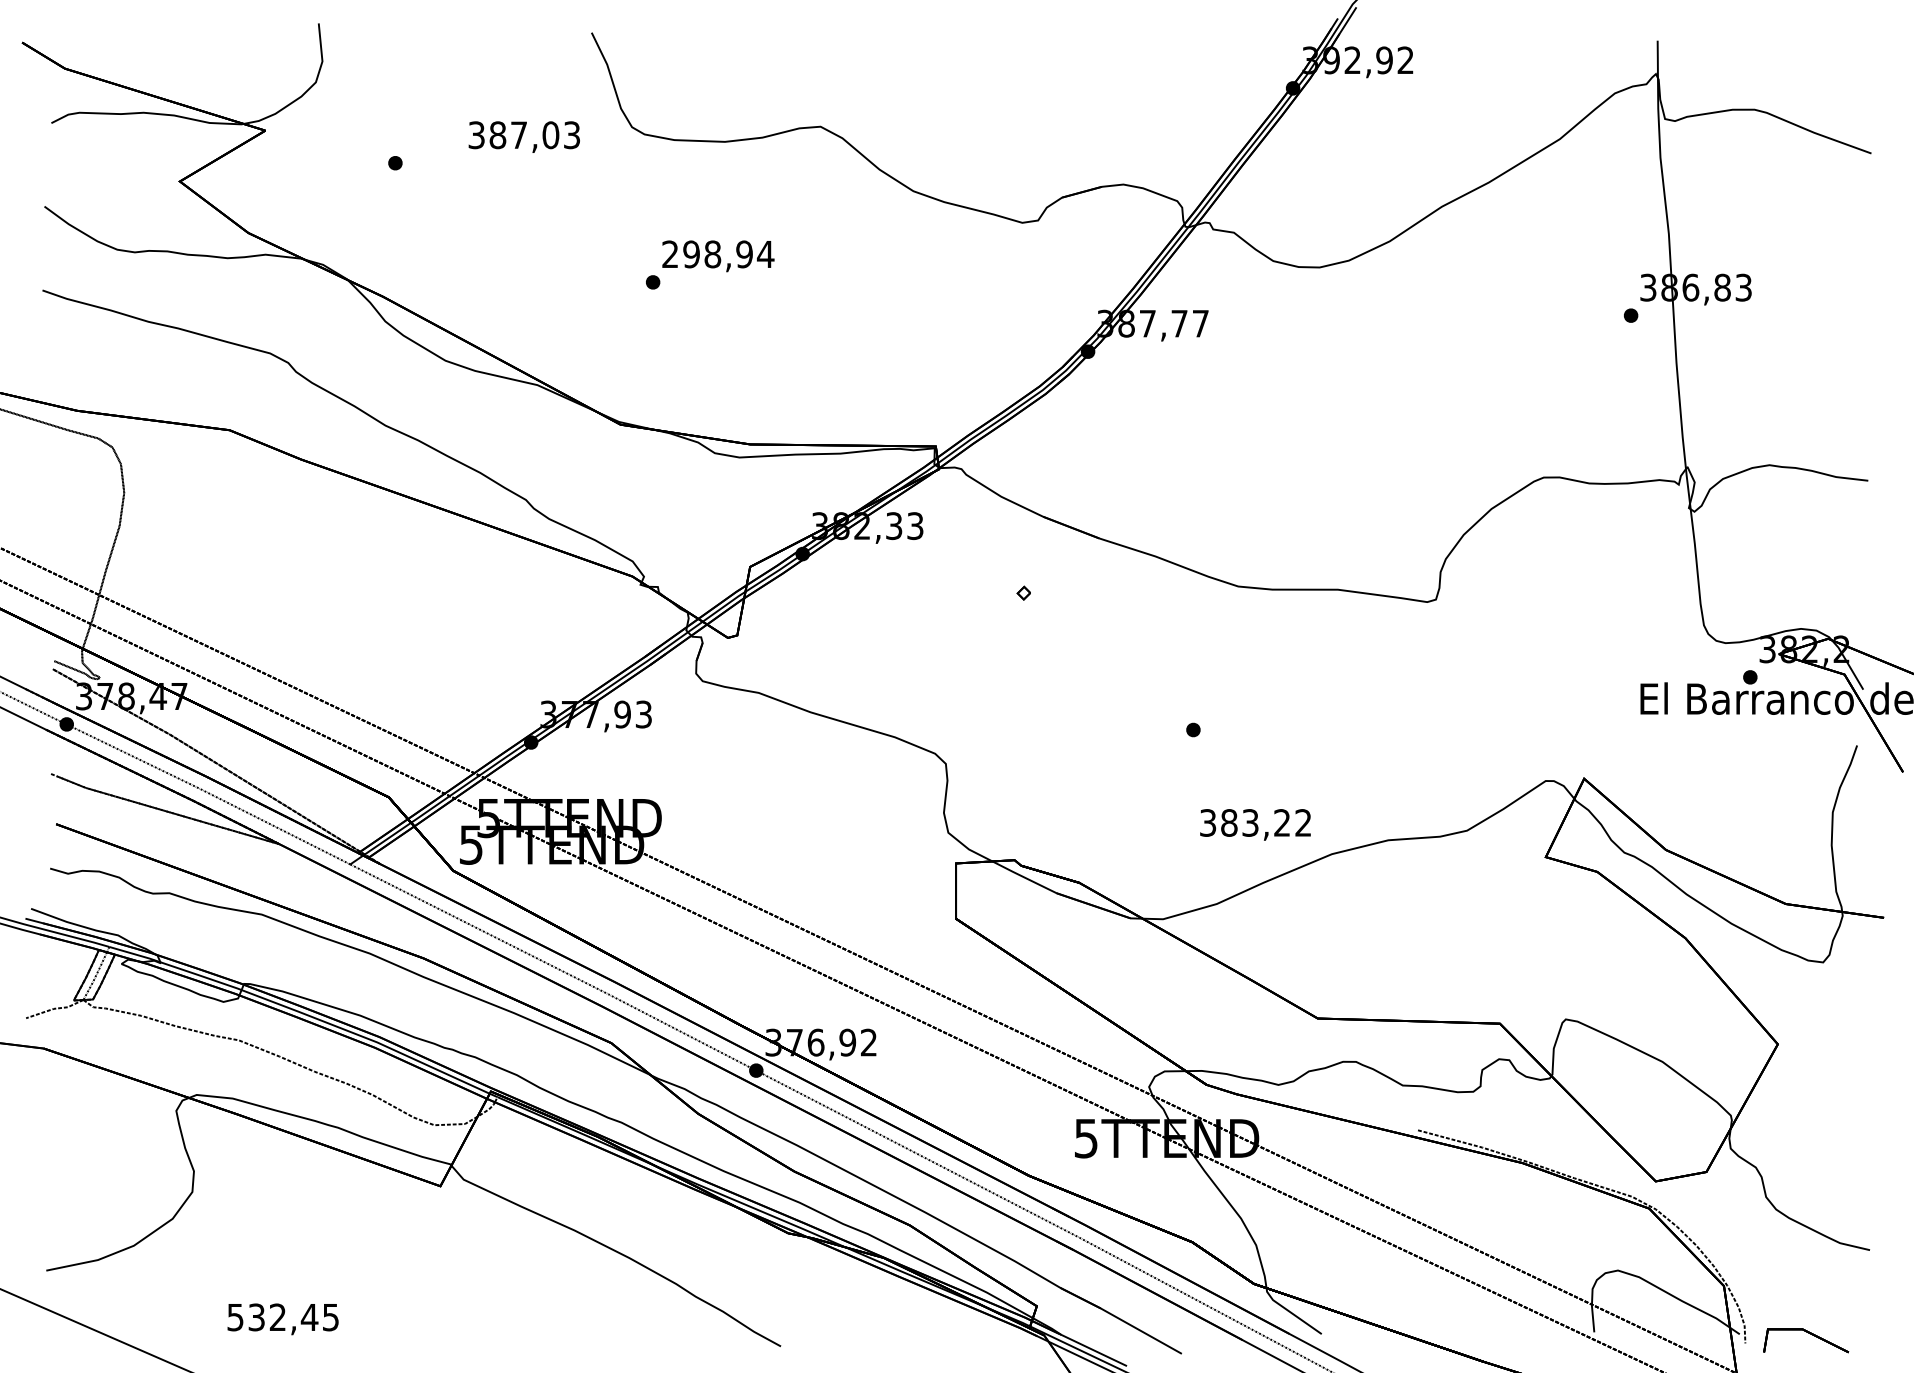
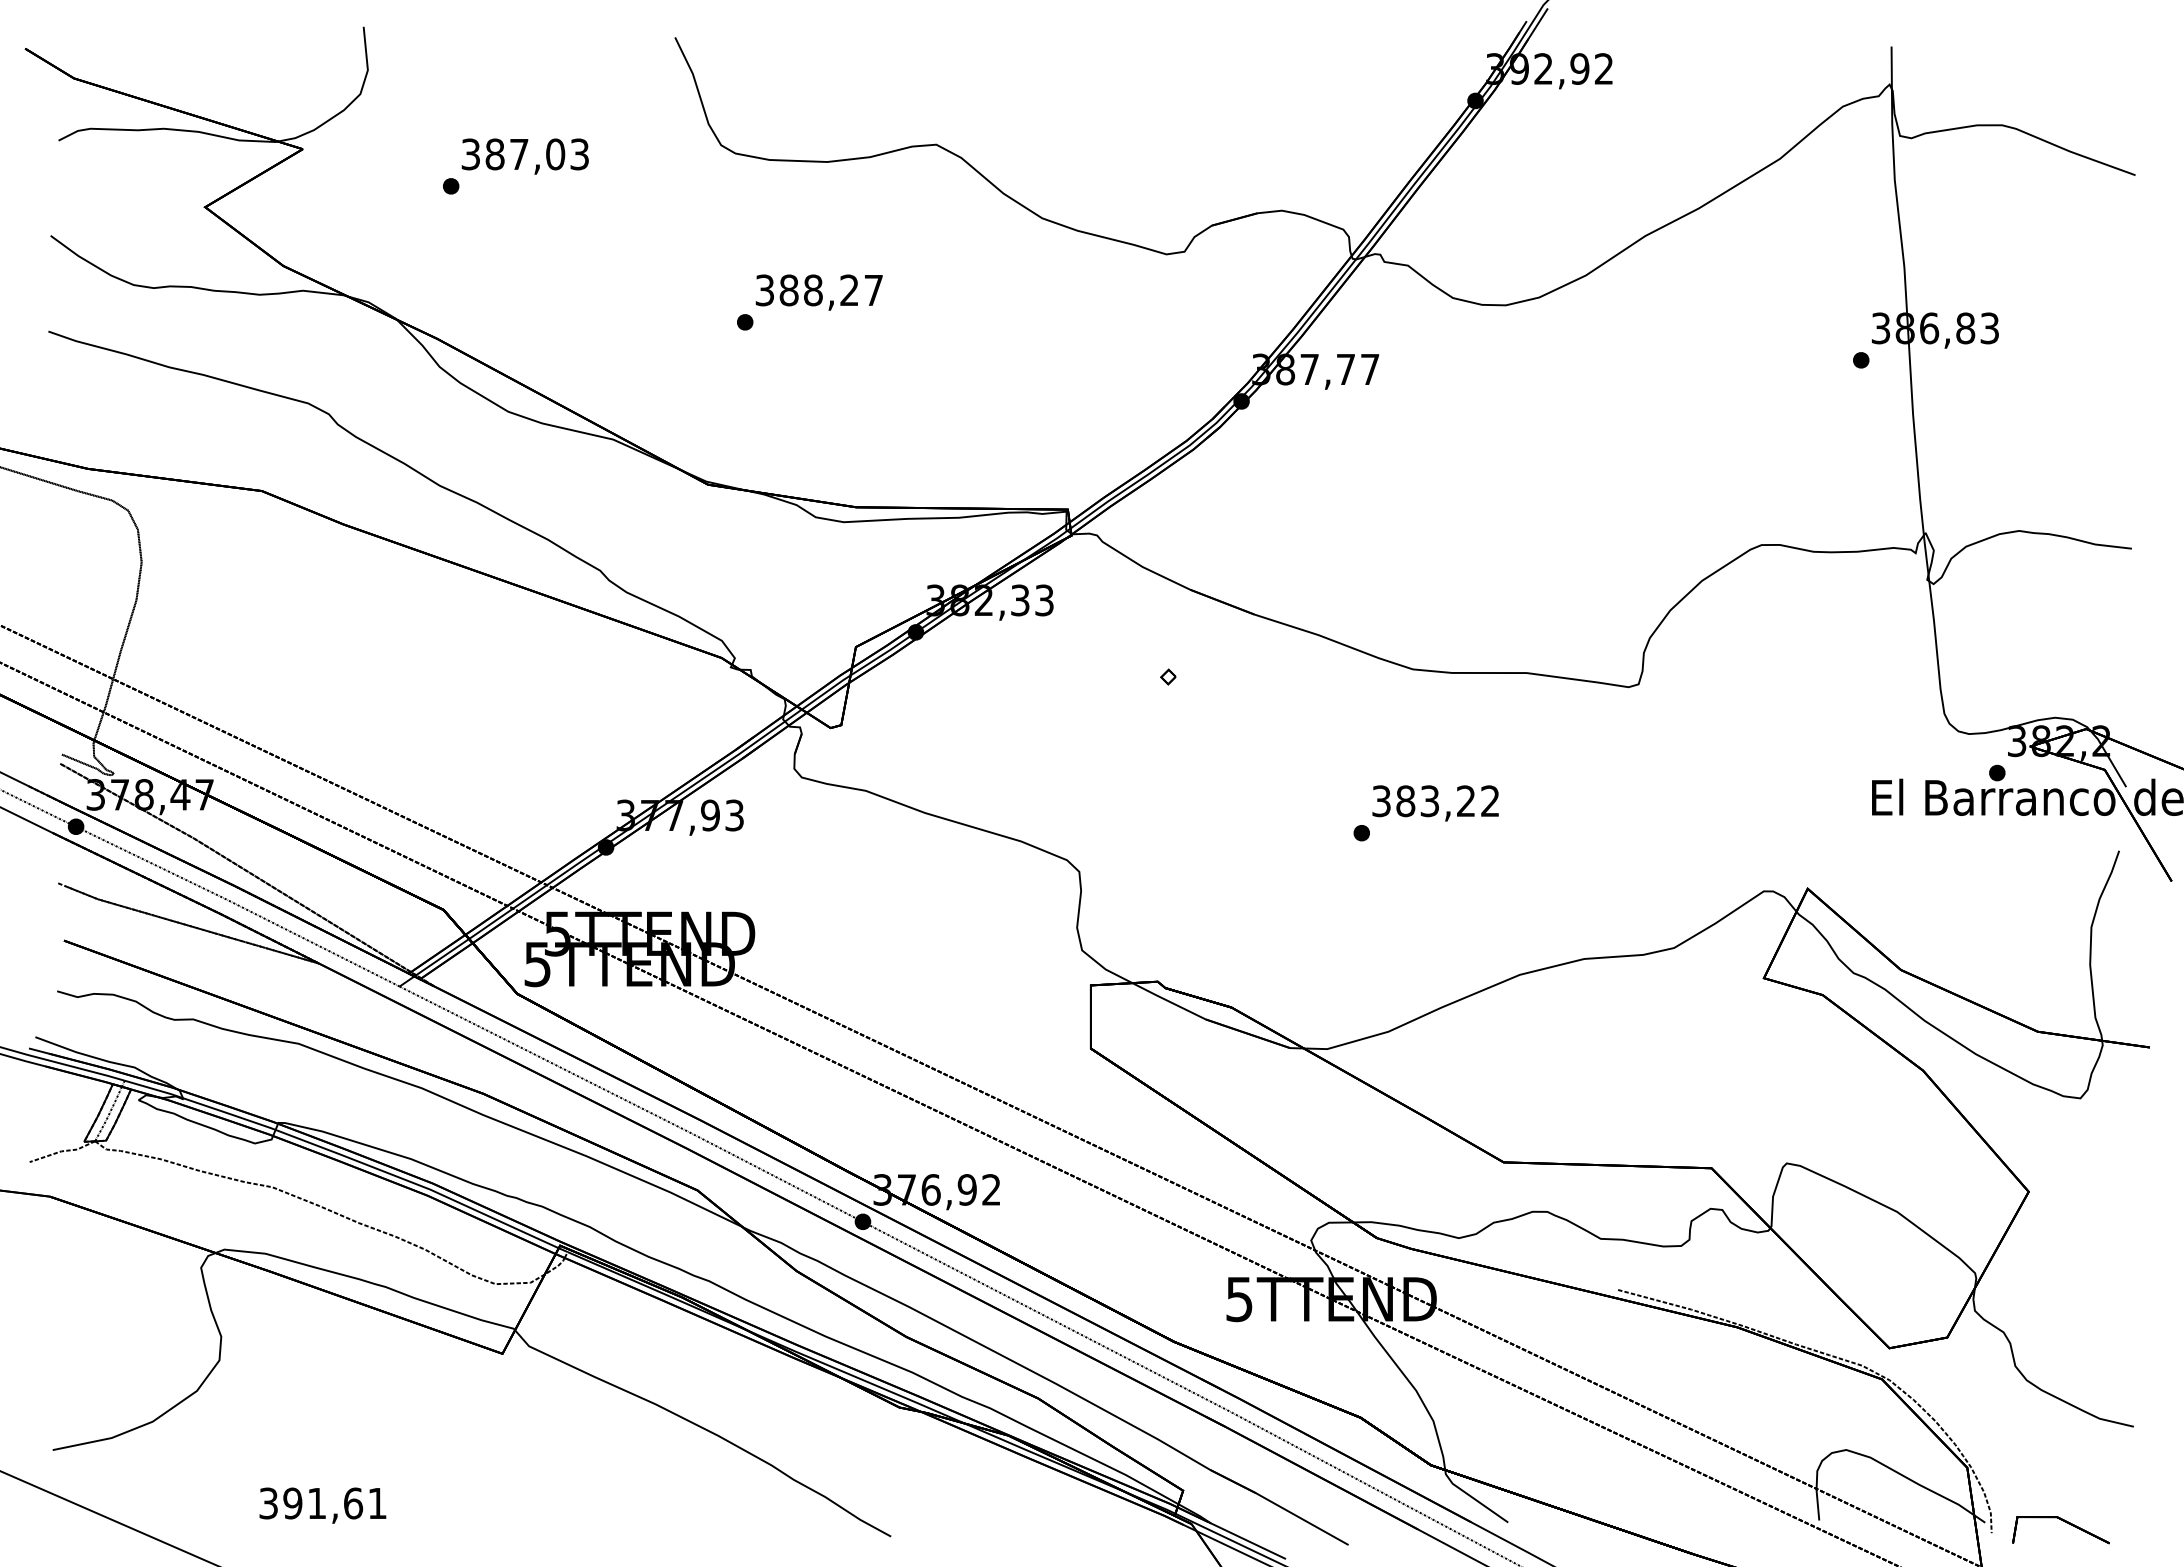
text: (523, 137) -> (524, 156), moved
text: (718, 254) -> (819, 290), 298,94 -> 388,27
text: (1255, 824) -> (1435, 803), moved
text: (283, 1317) -> (323, 1503), 532,45 -> 391,61

